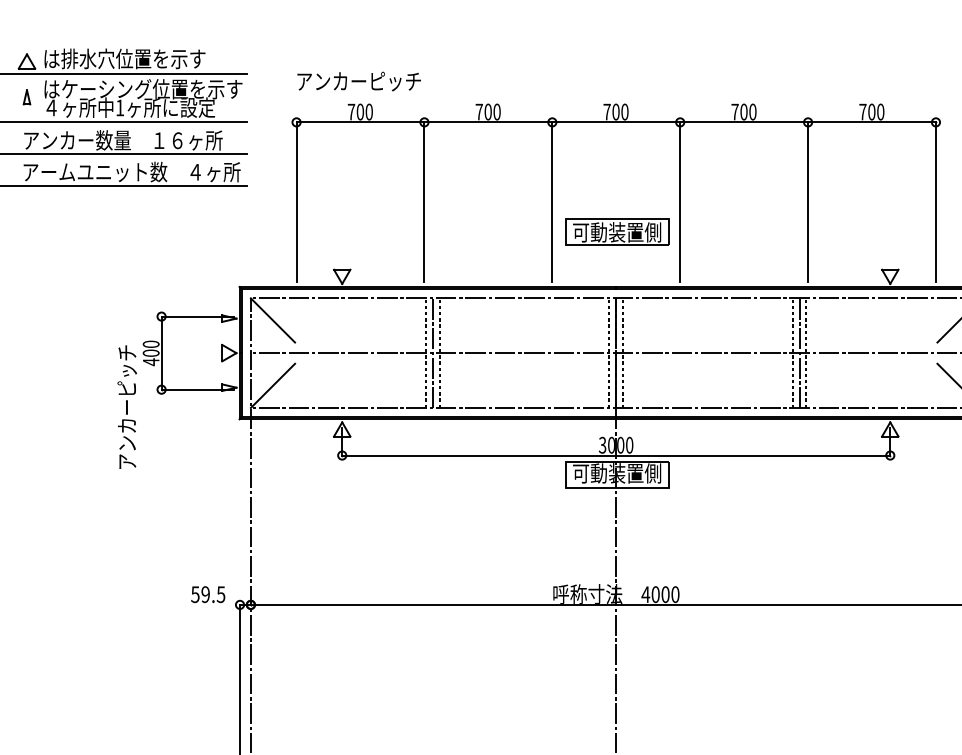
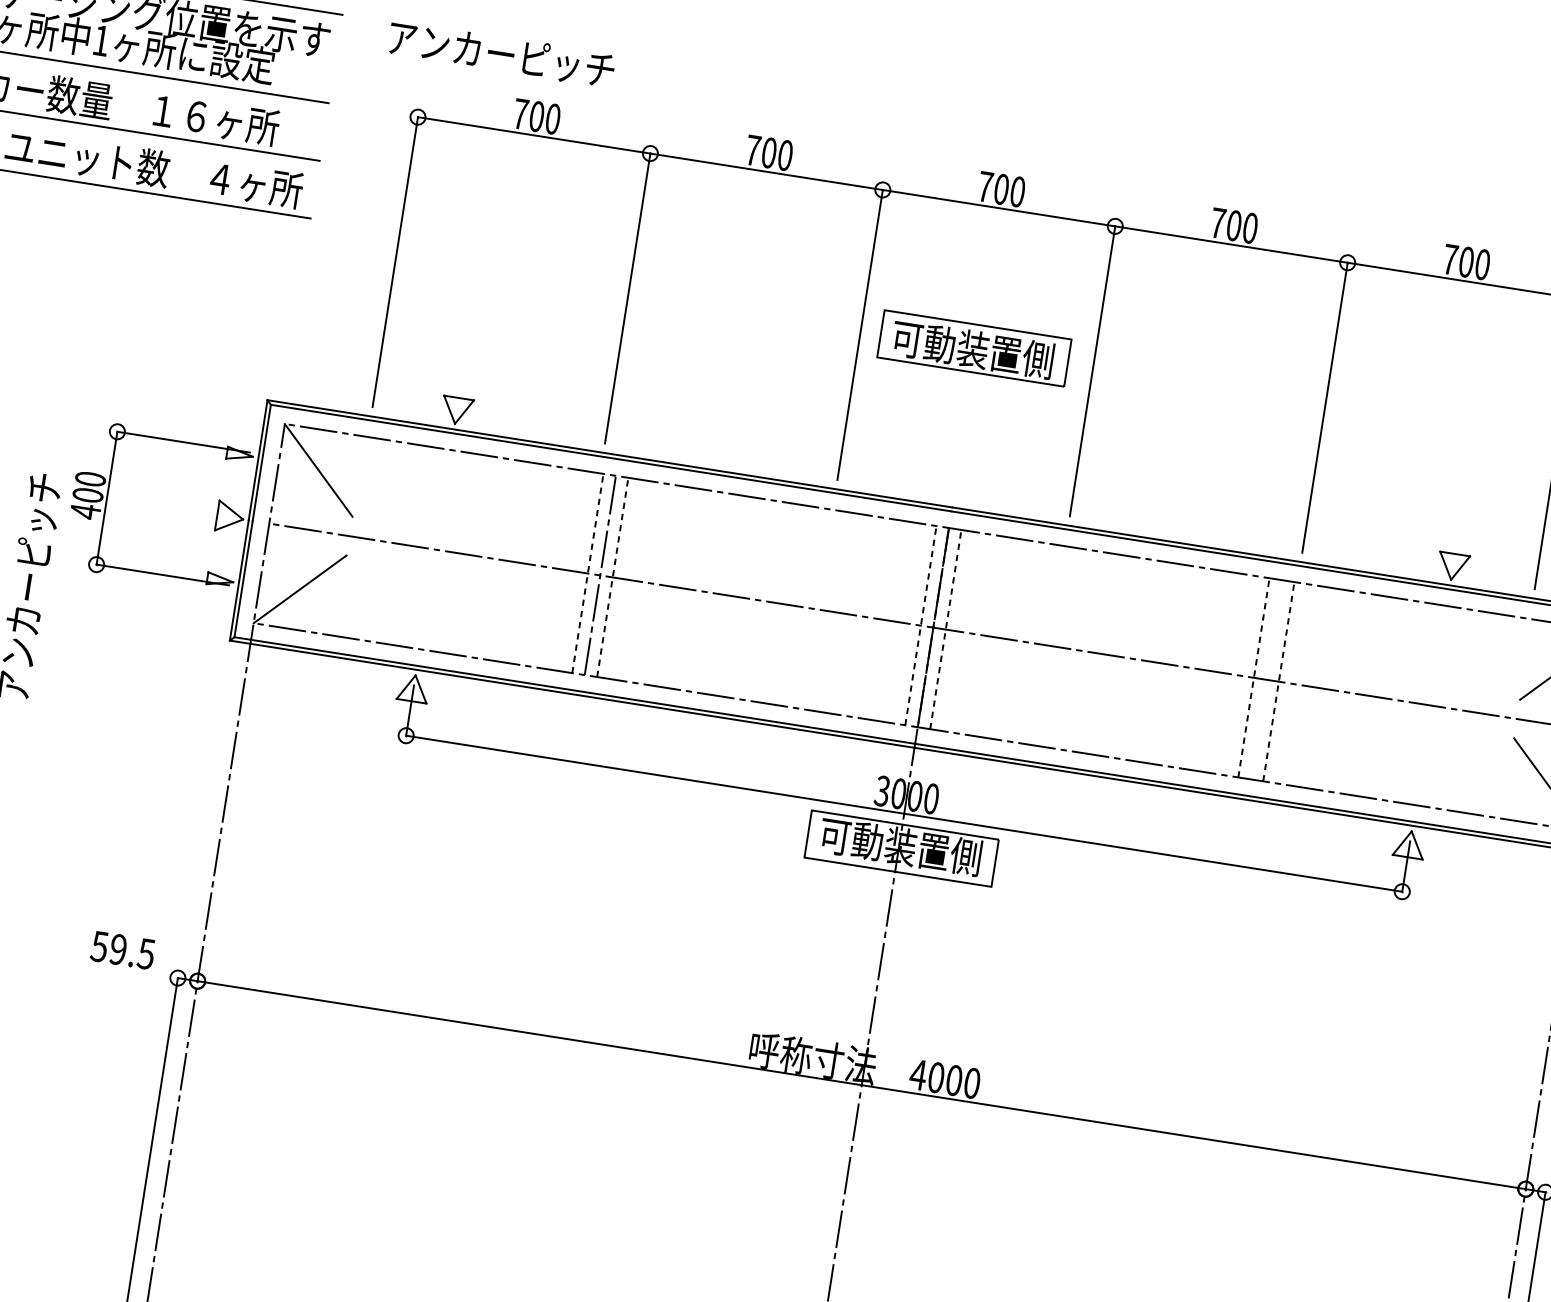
text: (358, 81) -> (500, 53), moved
part: (617, 231) -> (973, 347), moved
line: (799, 352) -> (1266, 678), removed

